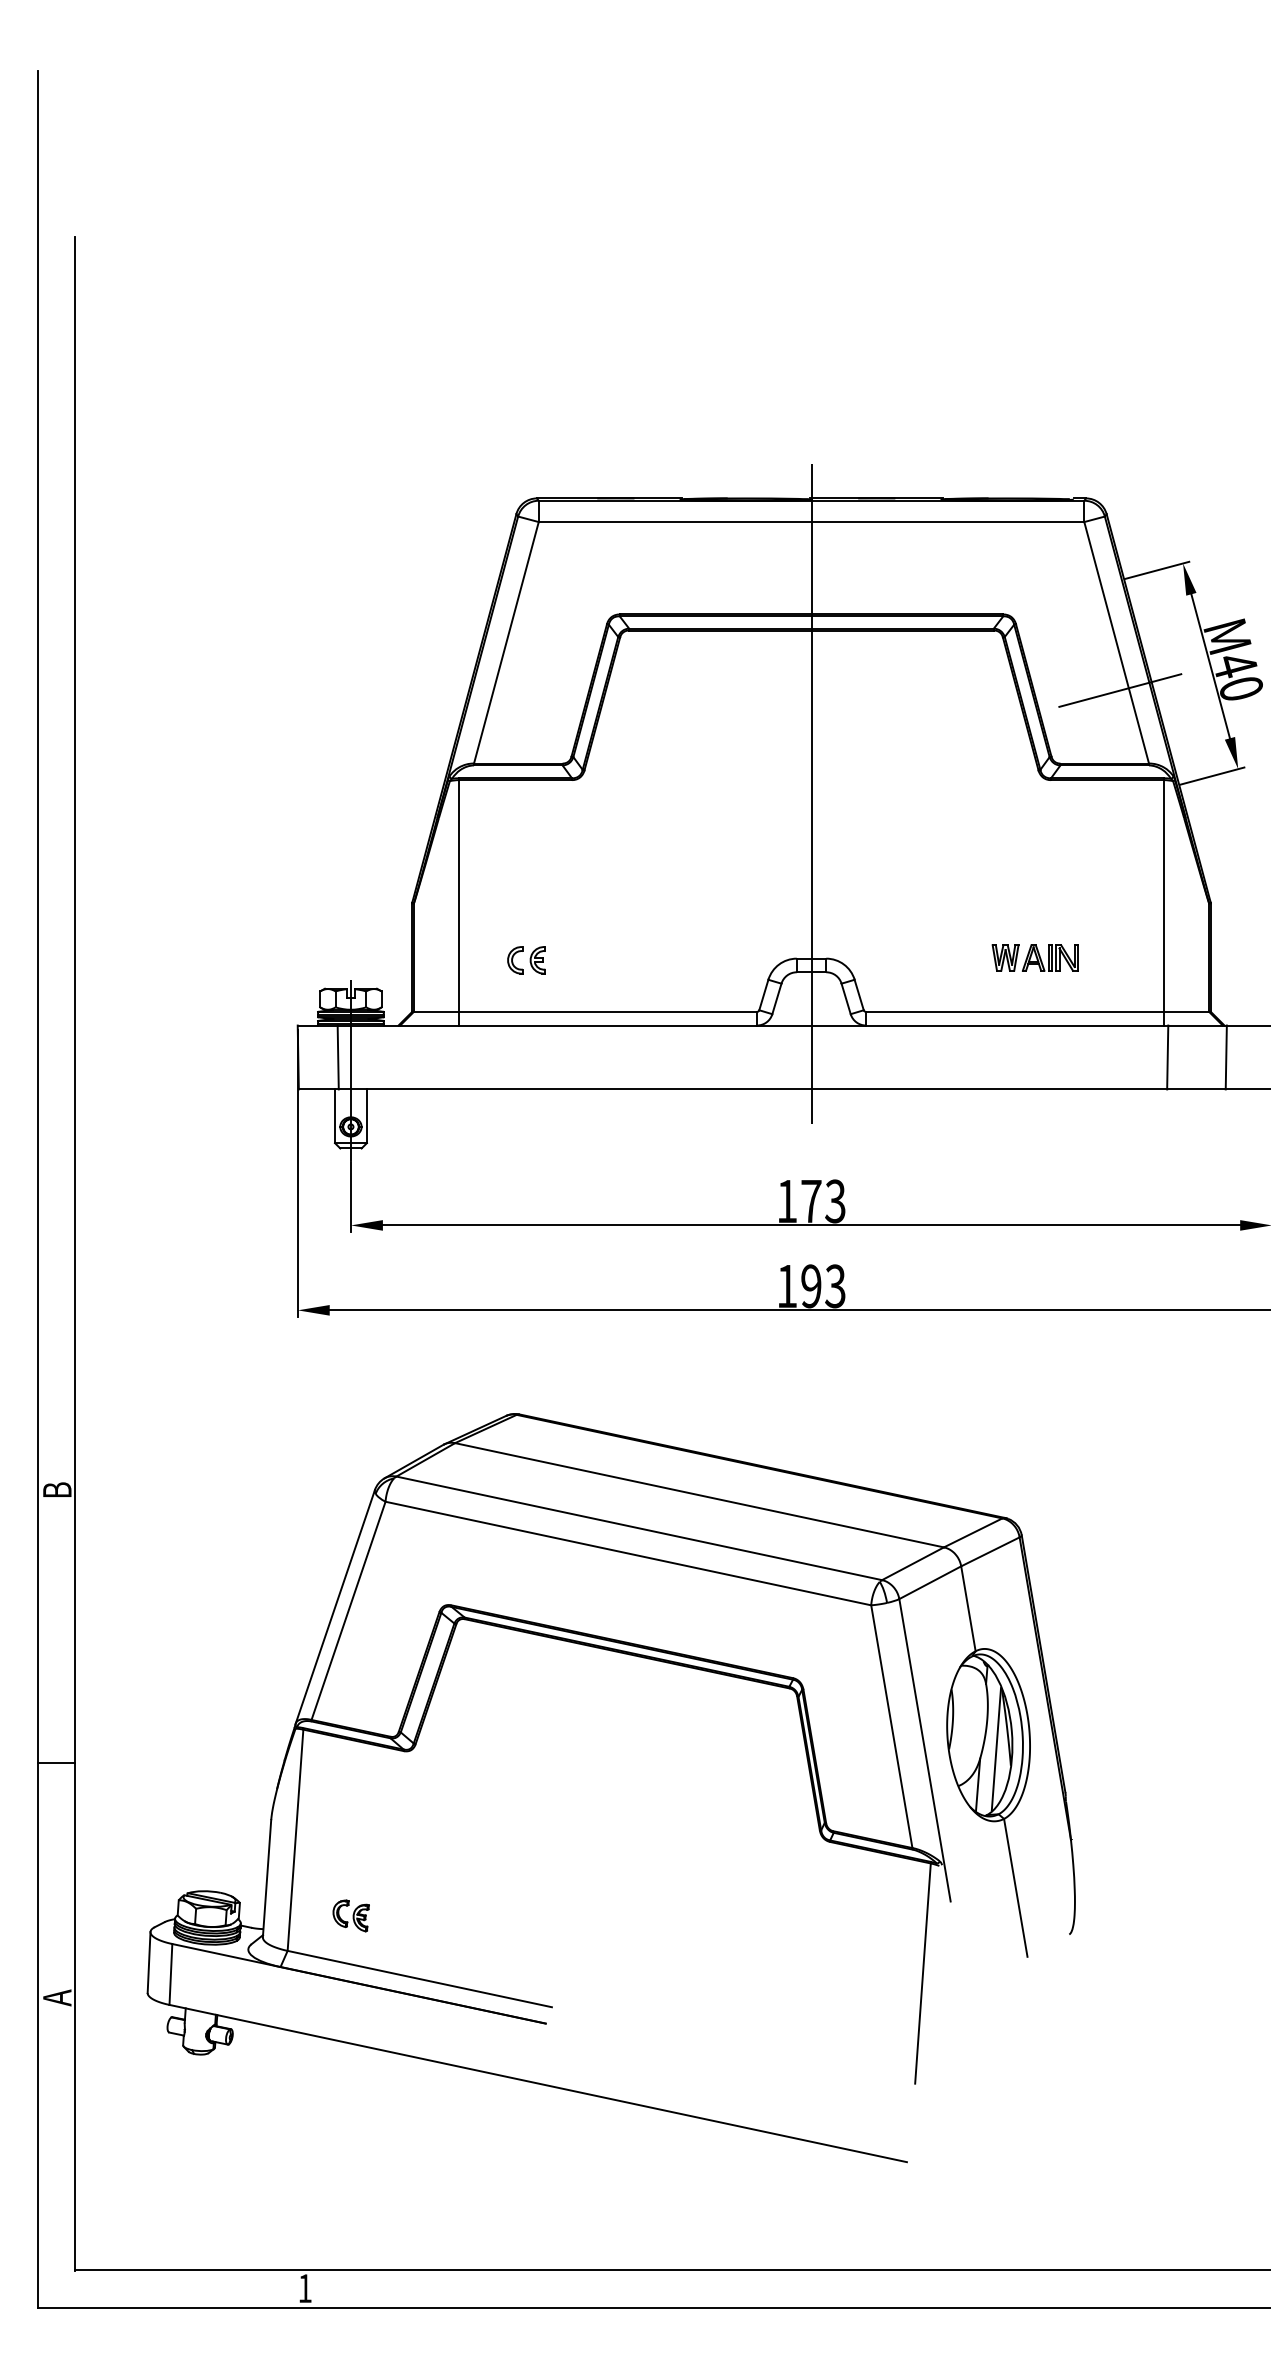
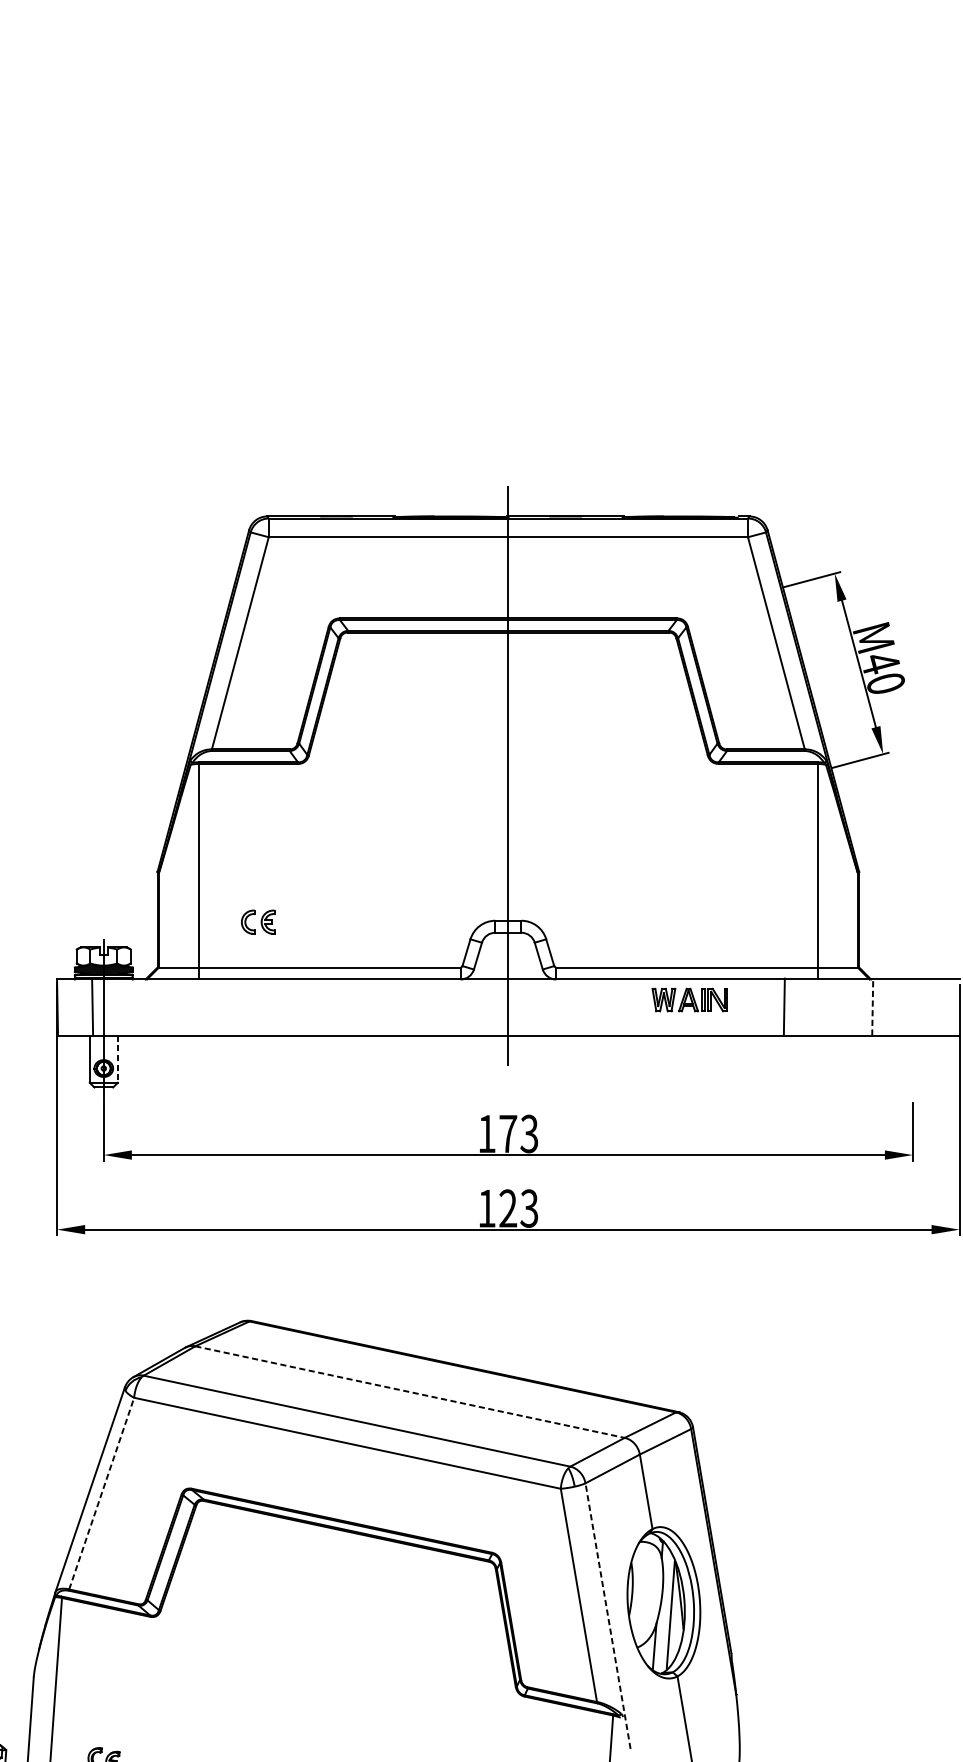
line: (1120, 690) -> (779, 685), removed
part: (1034, 957) -> (689, 999), moved
line: (1167, 1057) -> (784, 1006), moved
line: (1226, 1057) -> (872, 1007), solid -> dashed
line: (366, 1116) -> (117, 1059), solid -> dashed
text: (811, 1286) -> (508, 1208), 193 -> 123
line: (699, 1495) -> (409, 1392), solid -> dashed
line: (348, 1610) -> (101, 1493), solid -> dashed
line: (924, 1749) -> (607, 1615), solid -> dashed

